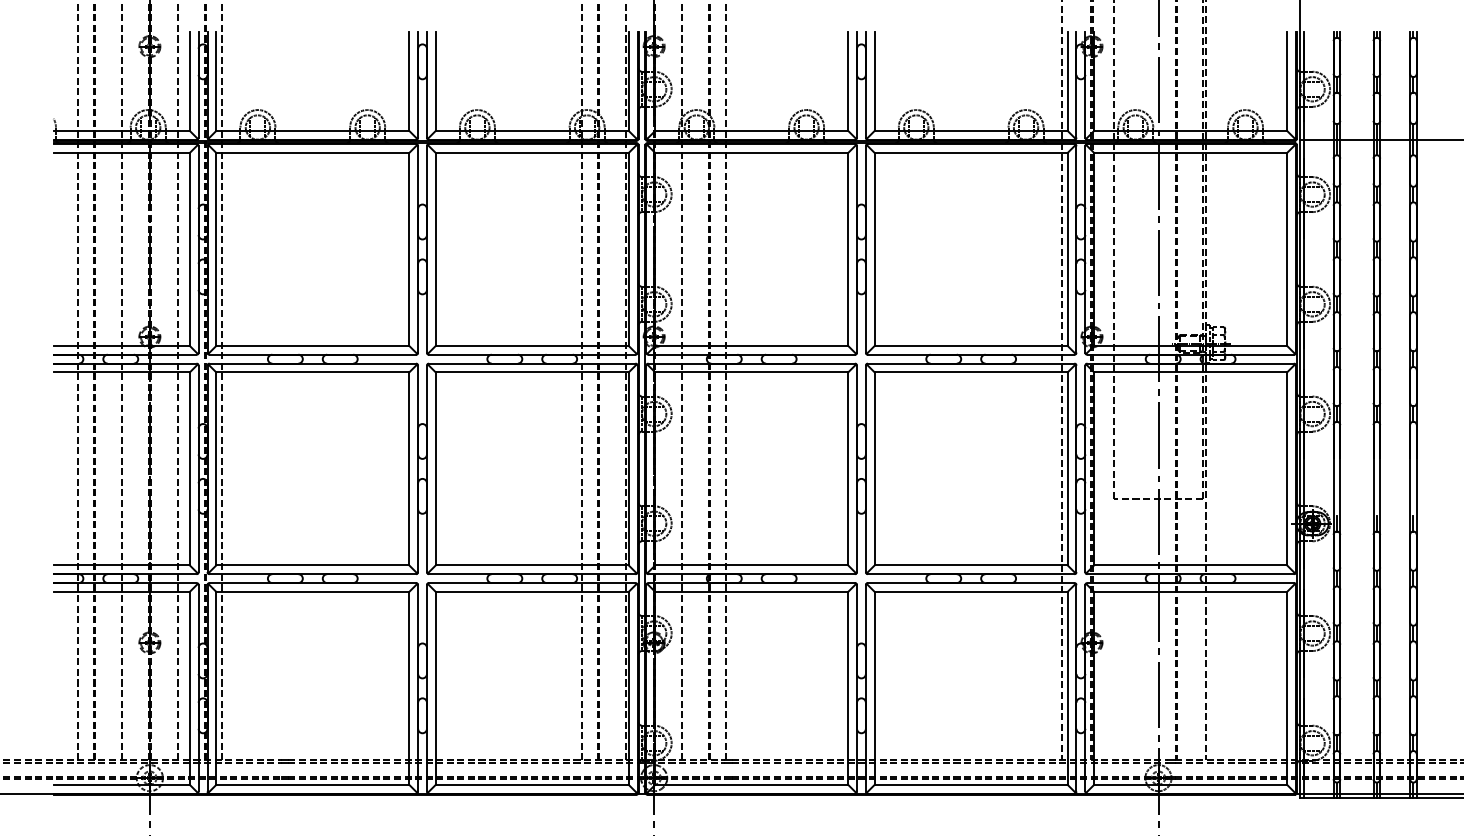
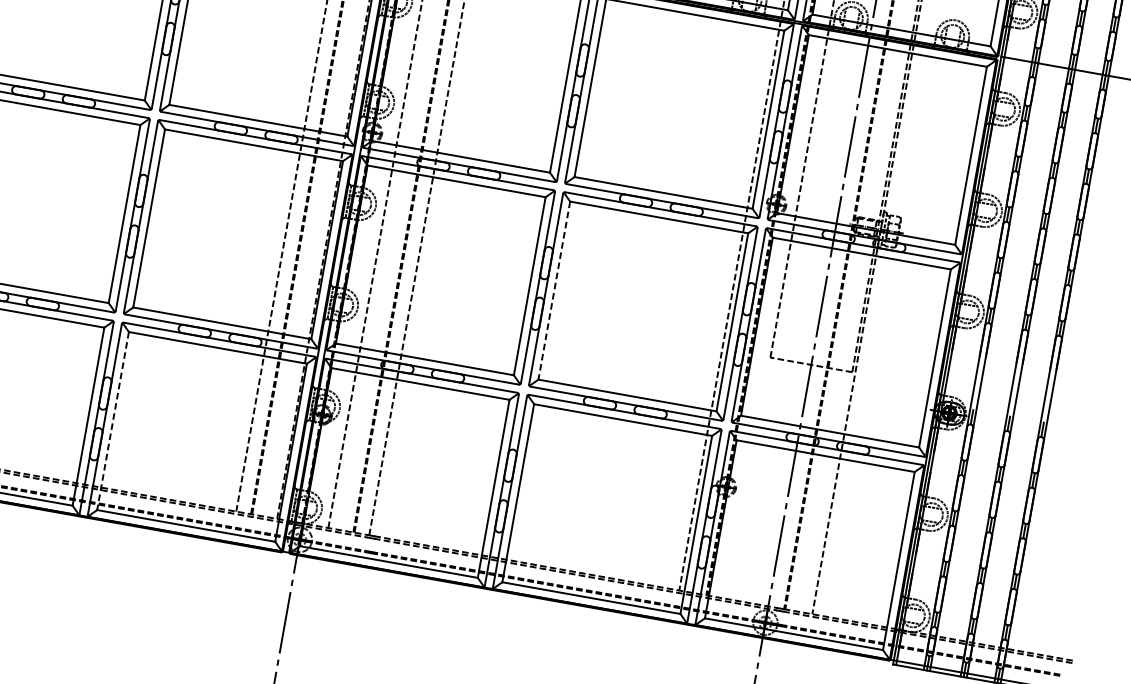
line: (874, 469) -> (554, 291), solid -> dashed
line: (435, 688) -> (112, 421), solid -> dashed

